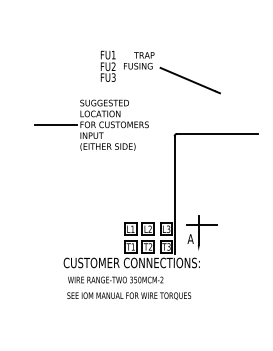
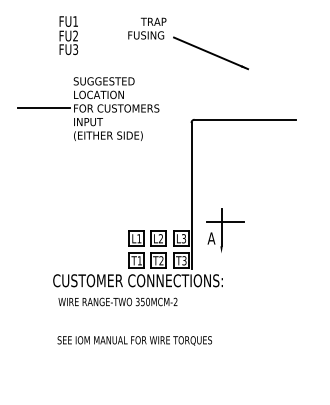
text: (107, 65) -> (67, 34), moved
part: (201, 232) -> (224, 230), moved
text: (129, 295) -> (135, 340), moved

